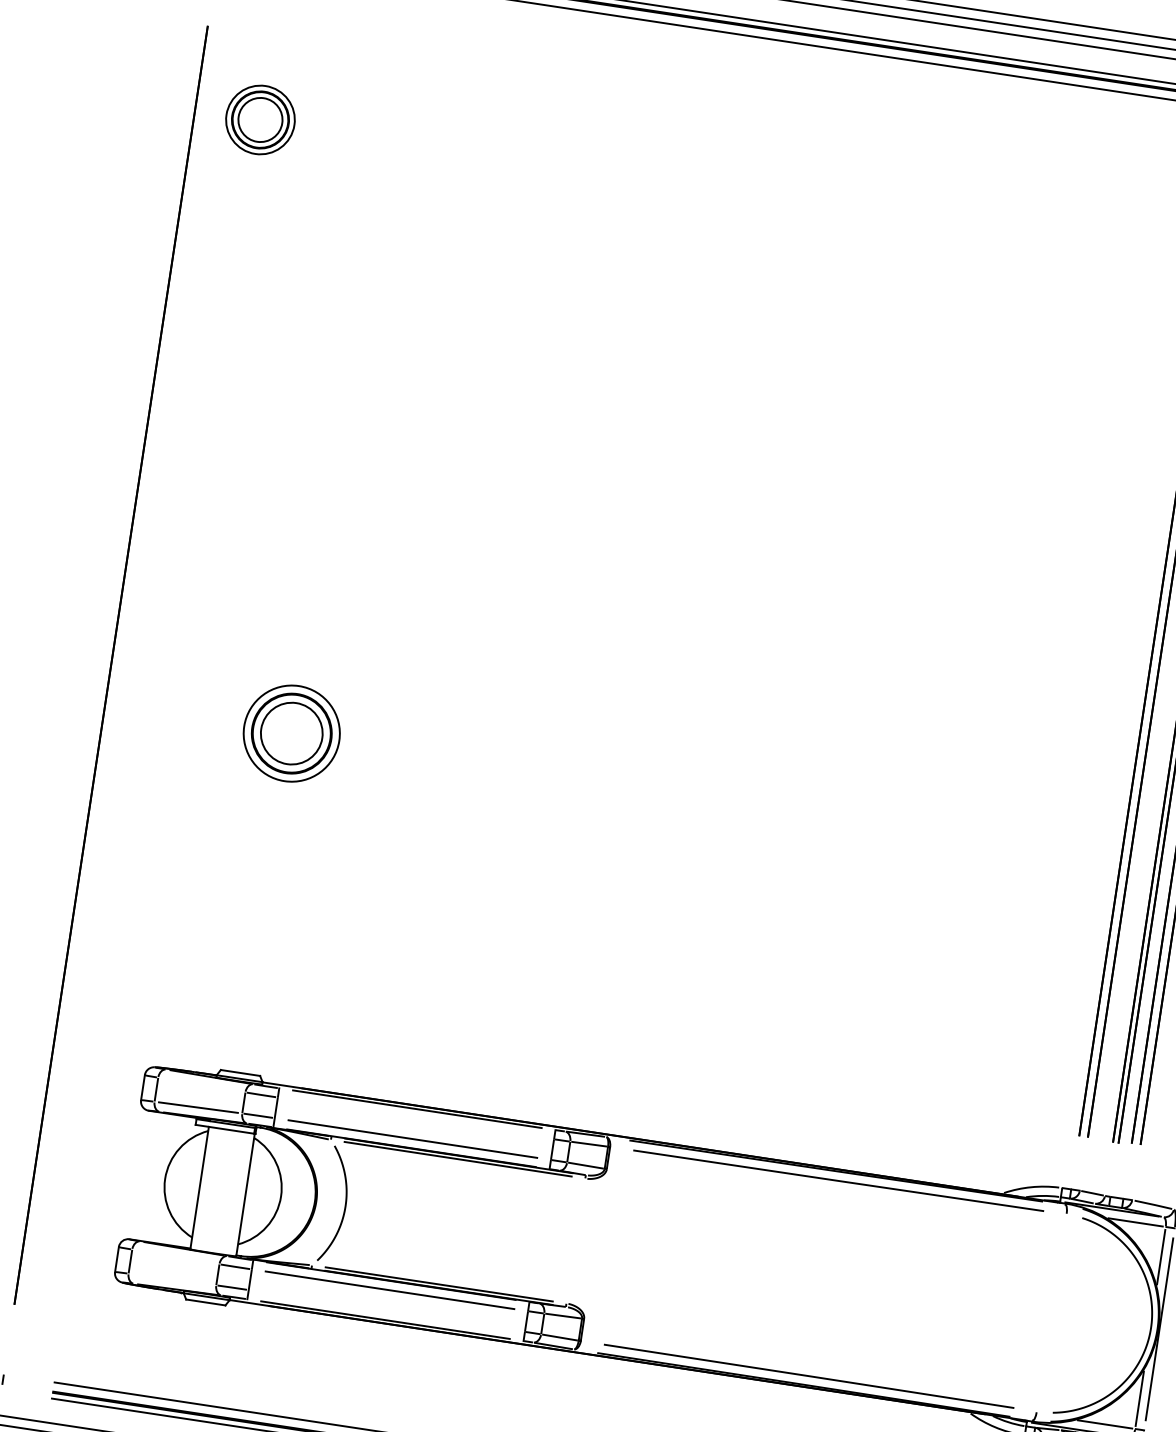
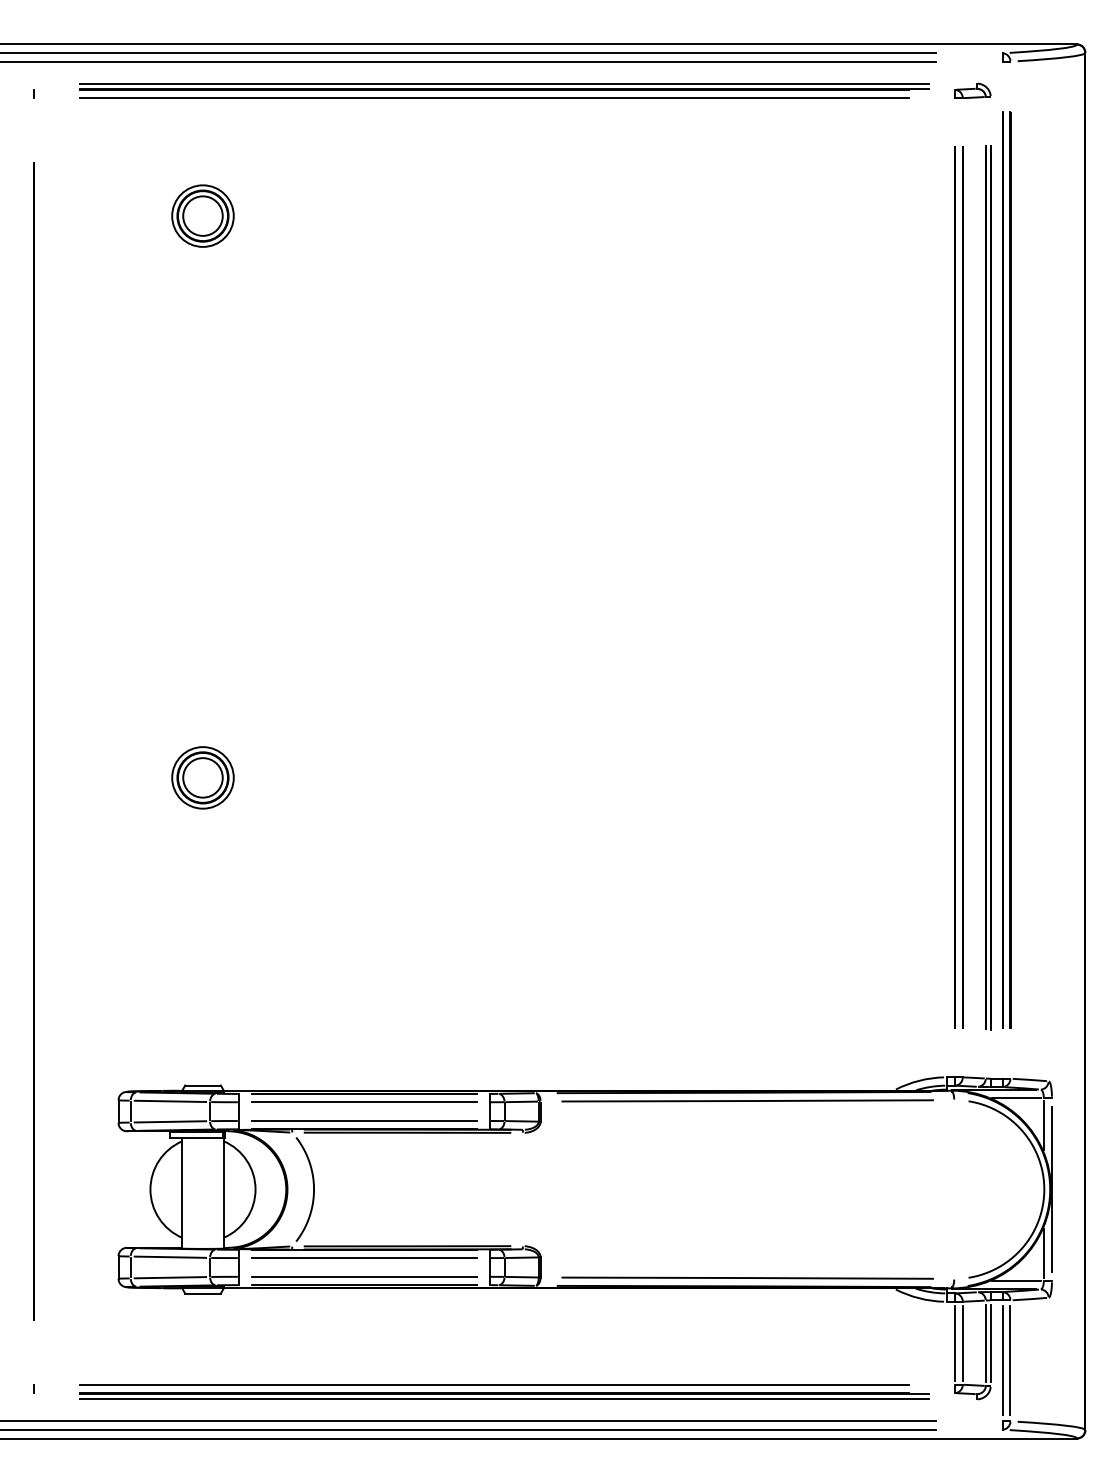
part: (260, 119) -> (202, 215), moved
part: (291, 733) -> (202, 777), size x0.71
line: (201, 1085) -> (170, 1101), added
line: (415, 1118) -> (364, 1102), added
line: (176, 1256) -> (170, 1256), added
line: (172, 1279) -> (170, 1277), added
line: (386, 1310) -> (364, 1276), added

